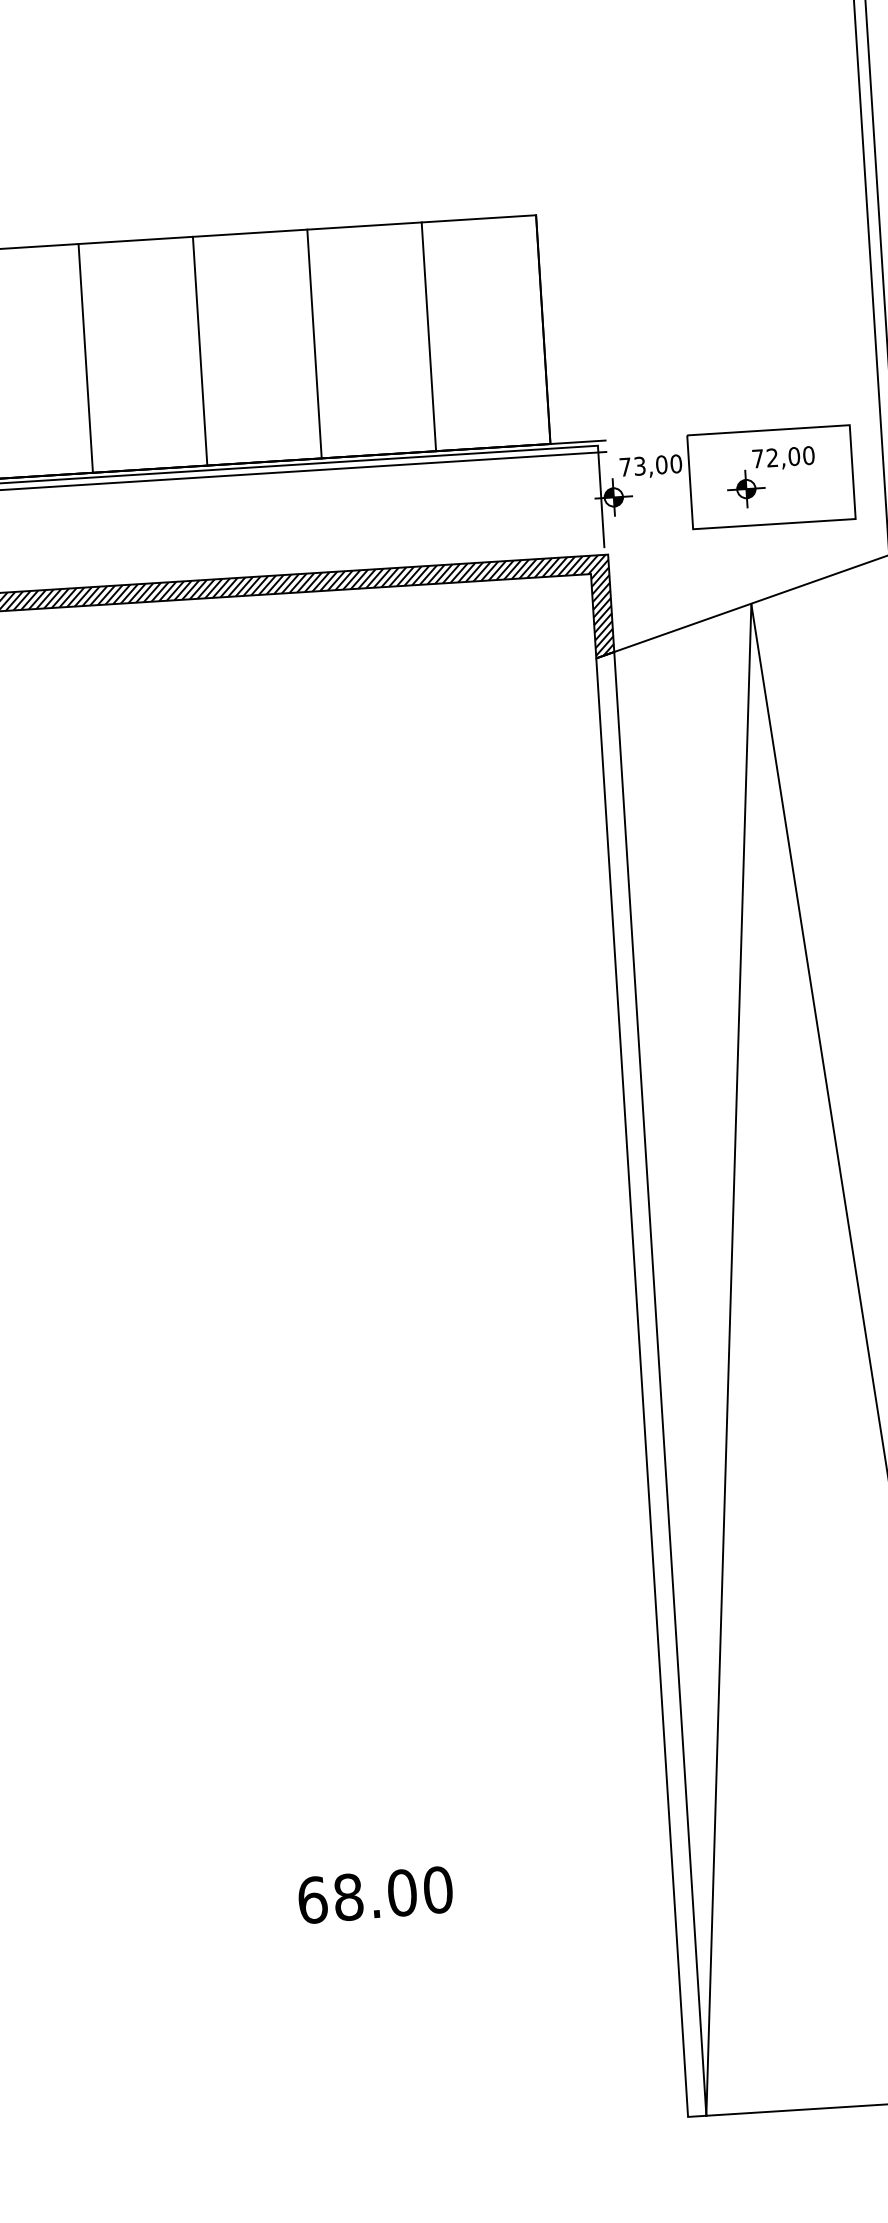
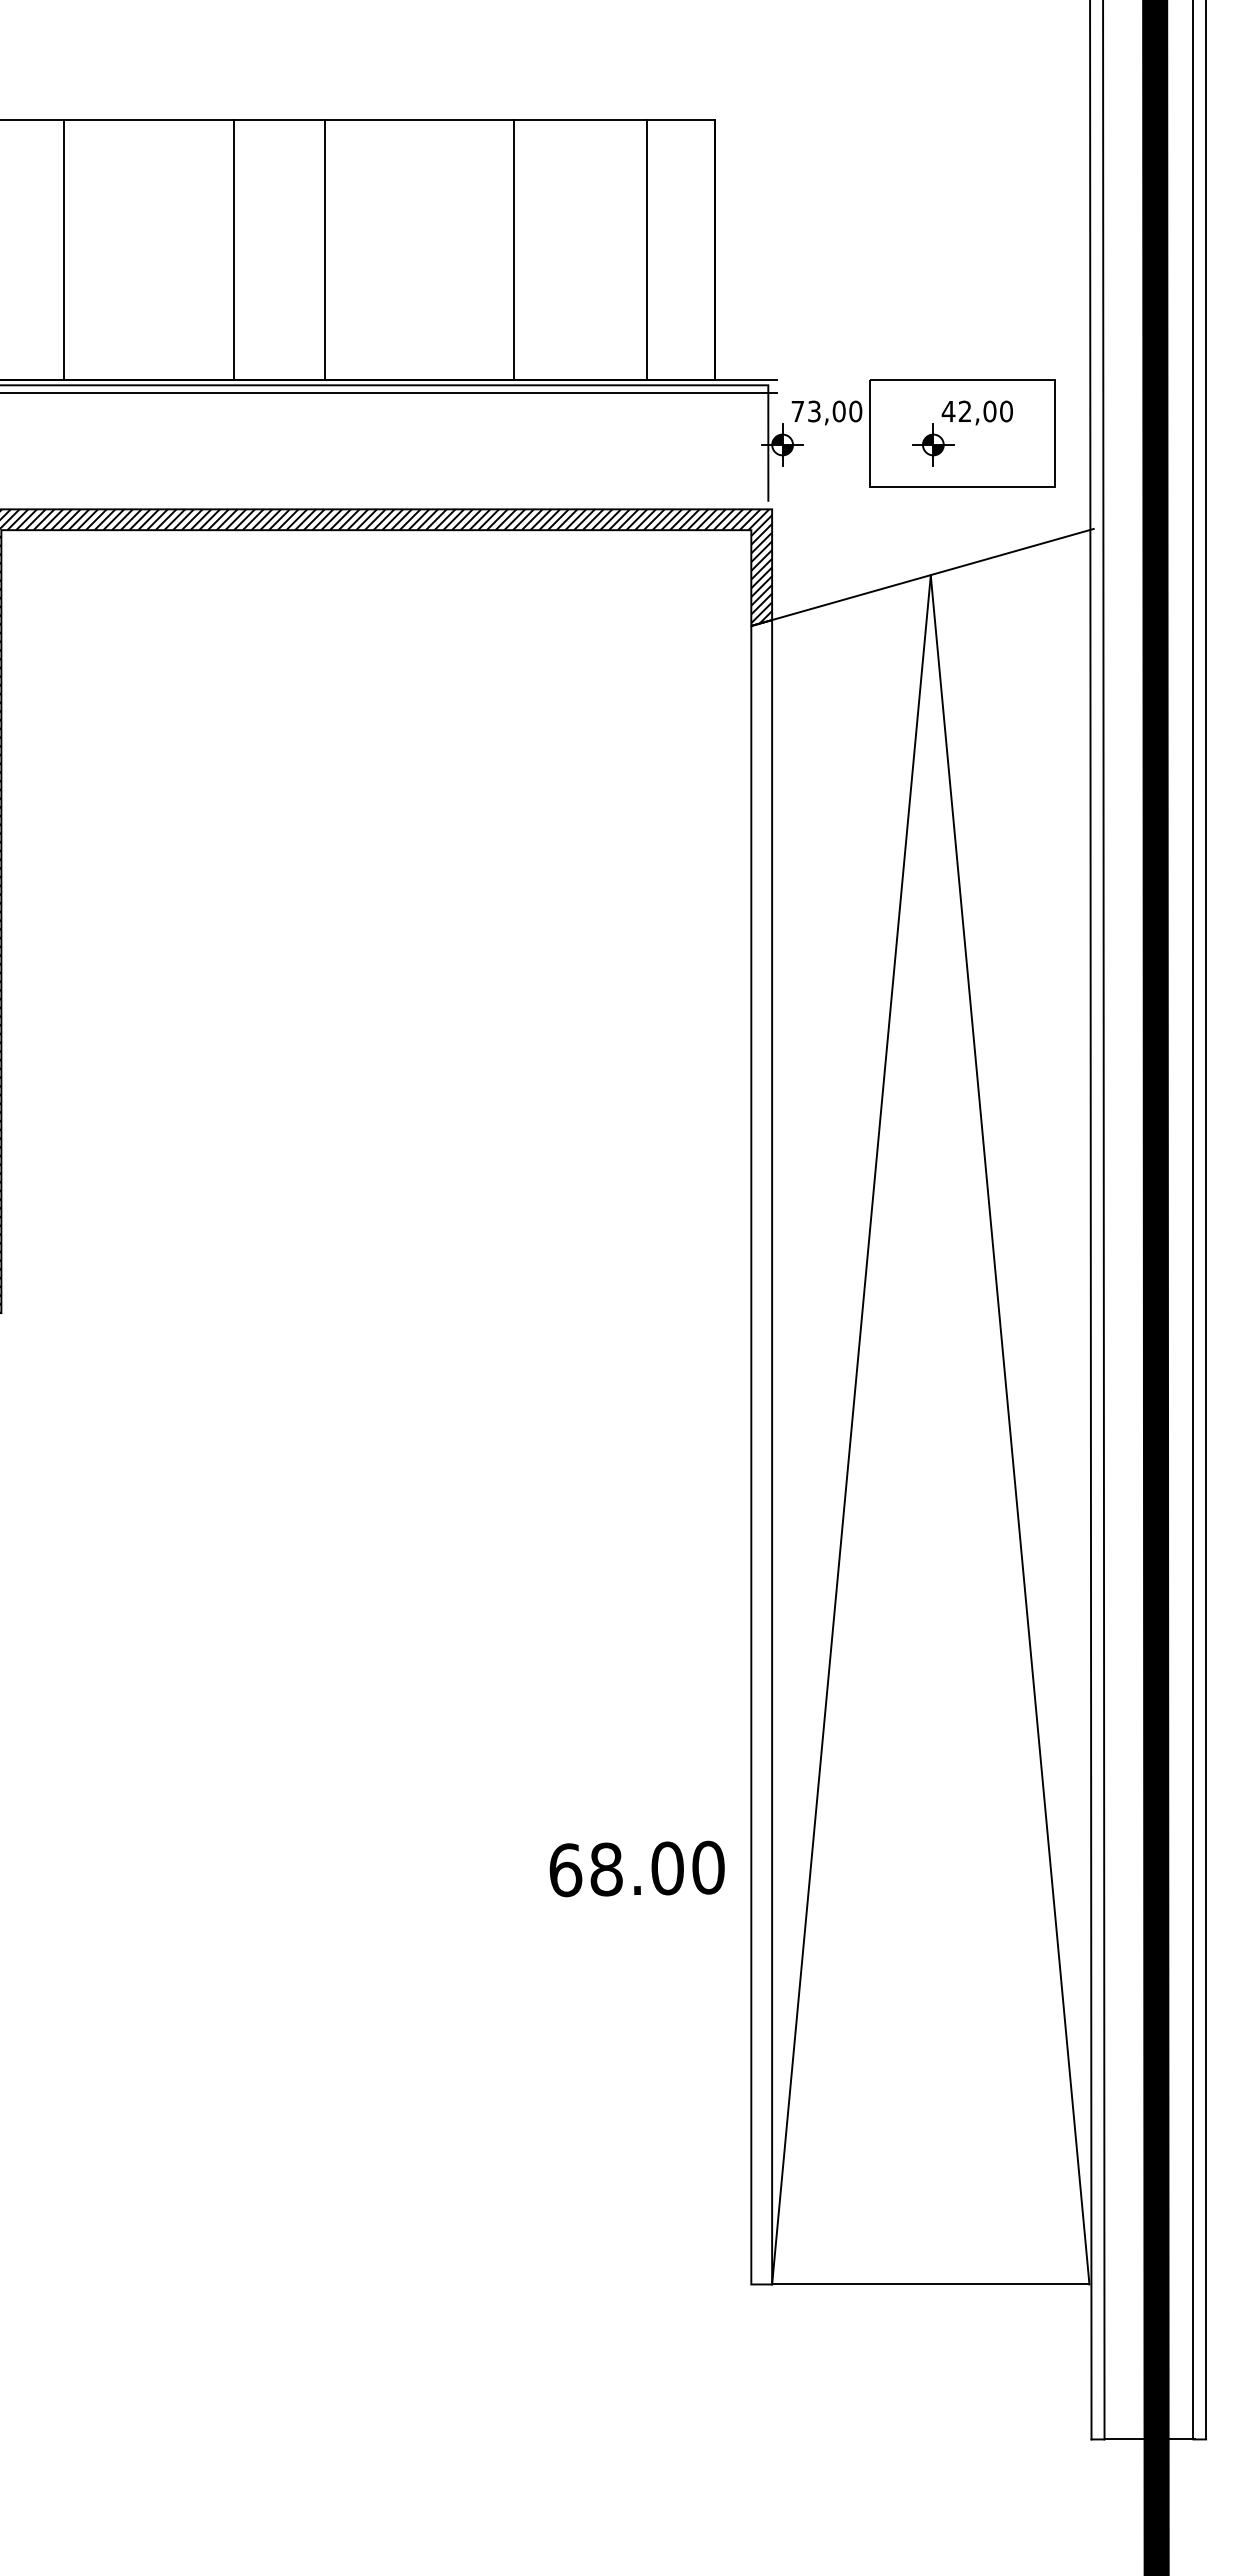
line: (428, 336) -> (646, 249), moved
line: (314, 343) -> (513, 249), moved
line: (85, 358) -> (234, 249), moved
text: (757, 458) -> (948, 411), 72,00 -> 42,00
text: (374, 1894) -> (636, 1868), moved

